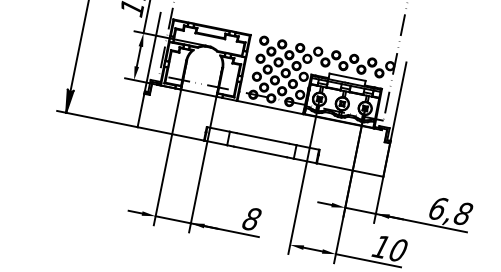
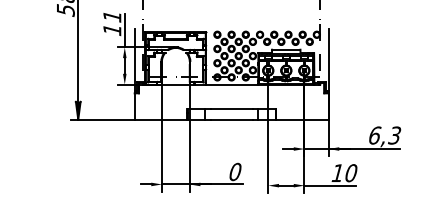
text: (462, 213) -> (394, 135), 6,8 -> 6,3
text: (252, 218) -> (235, 171), 8 -> 0

